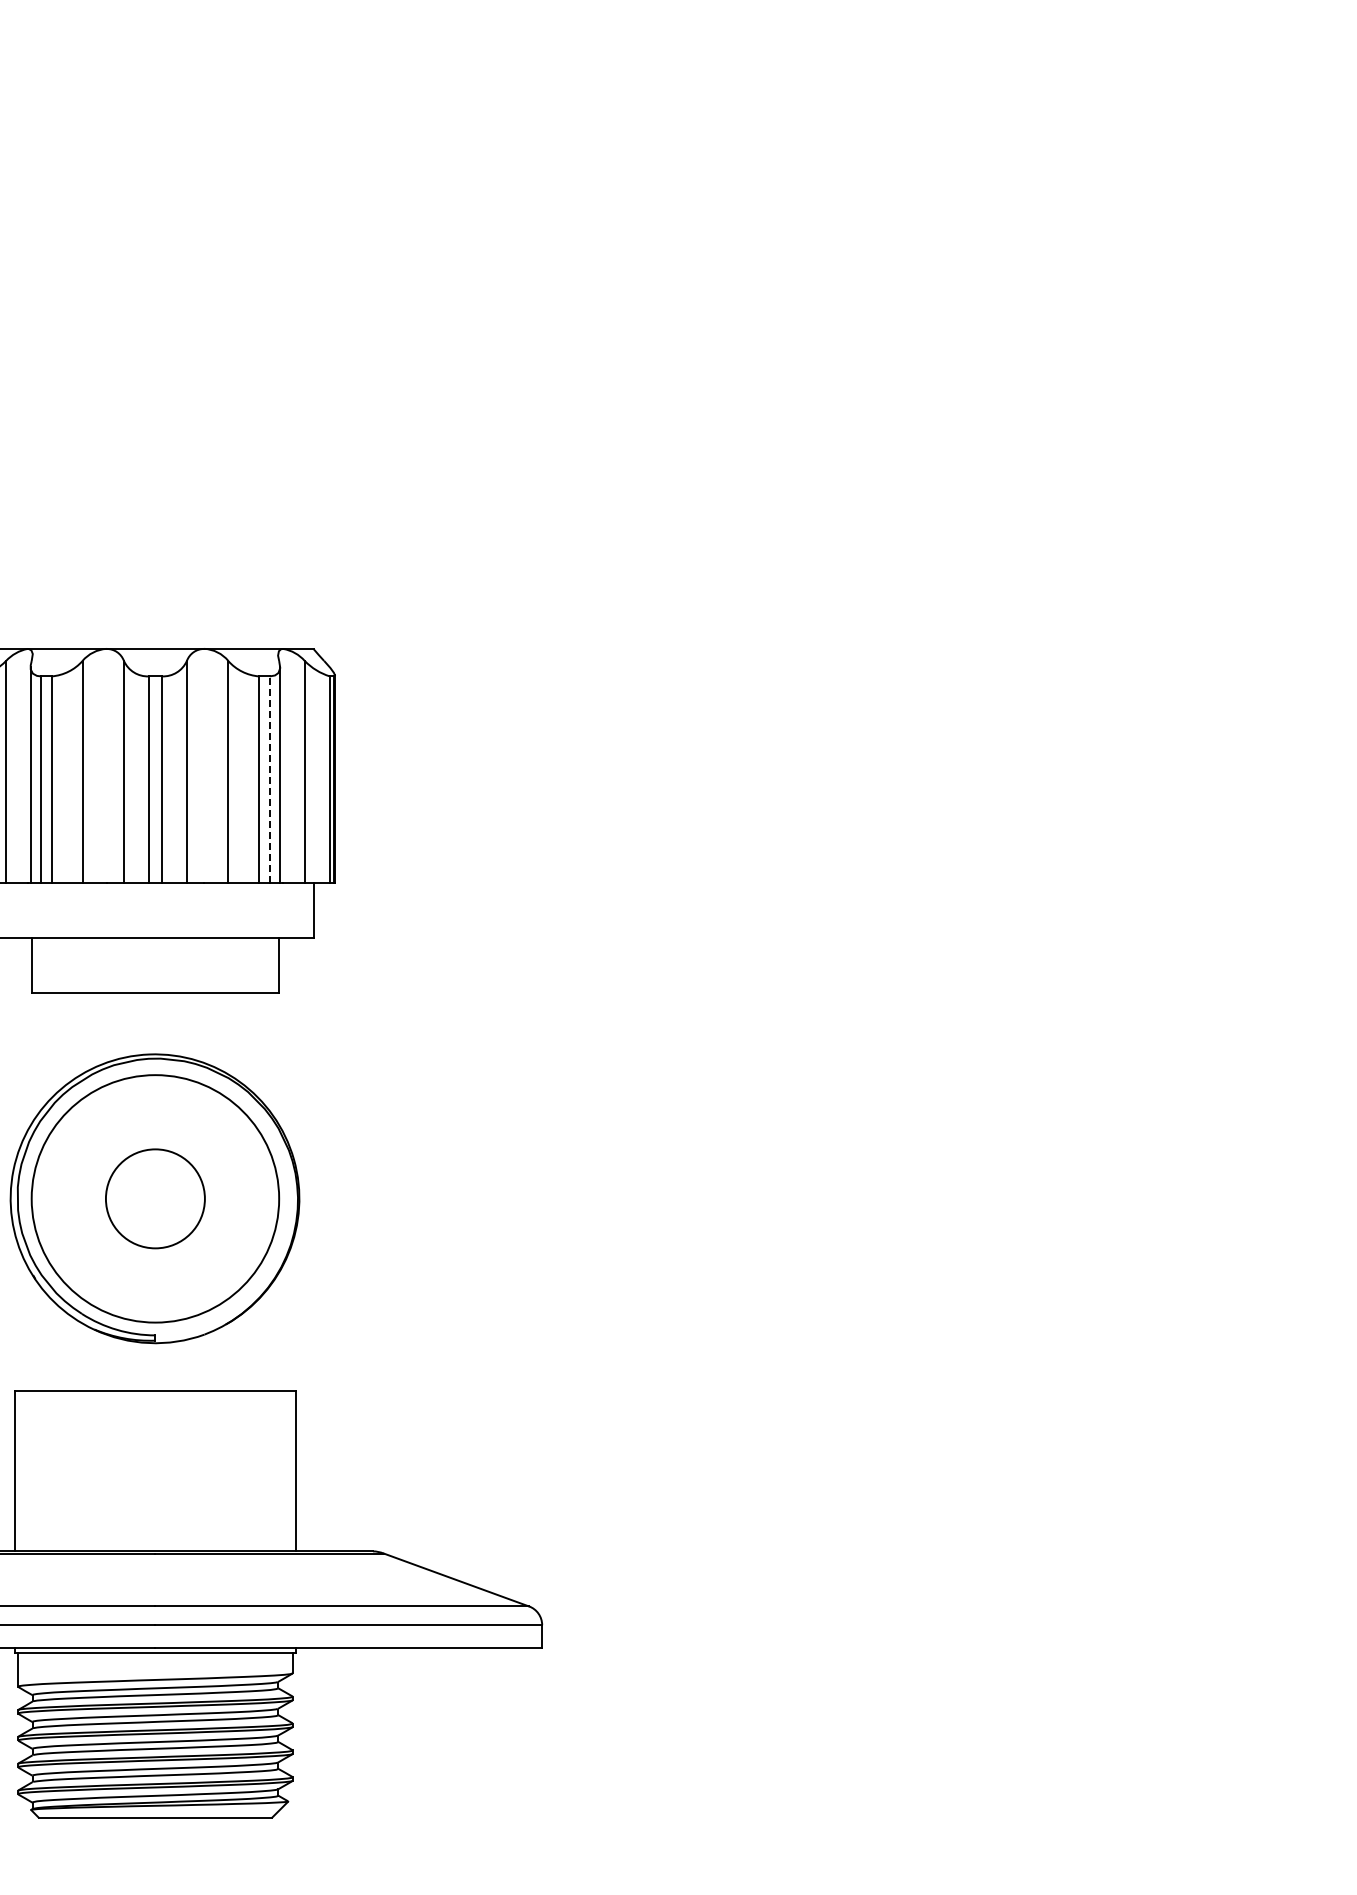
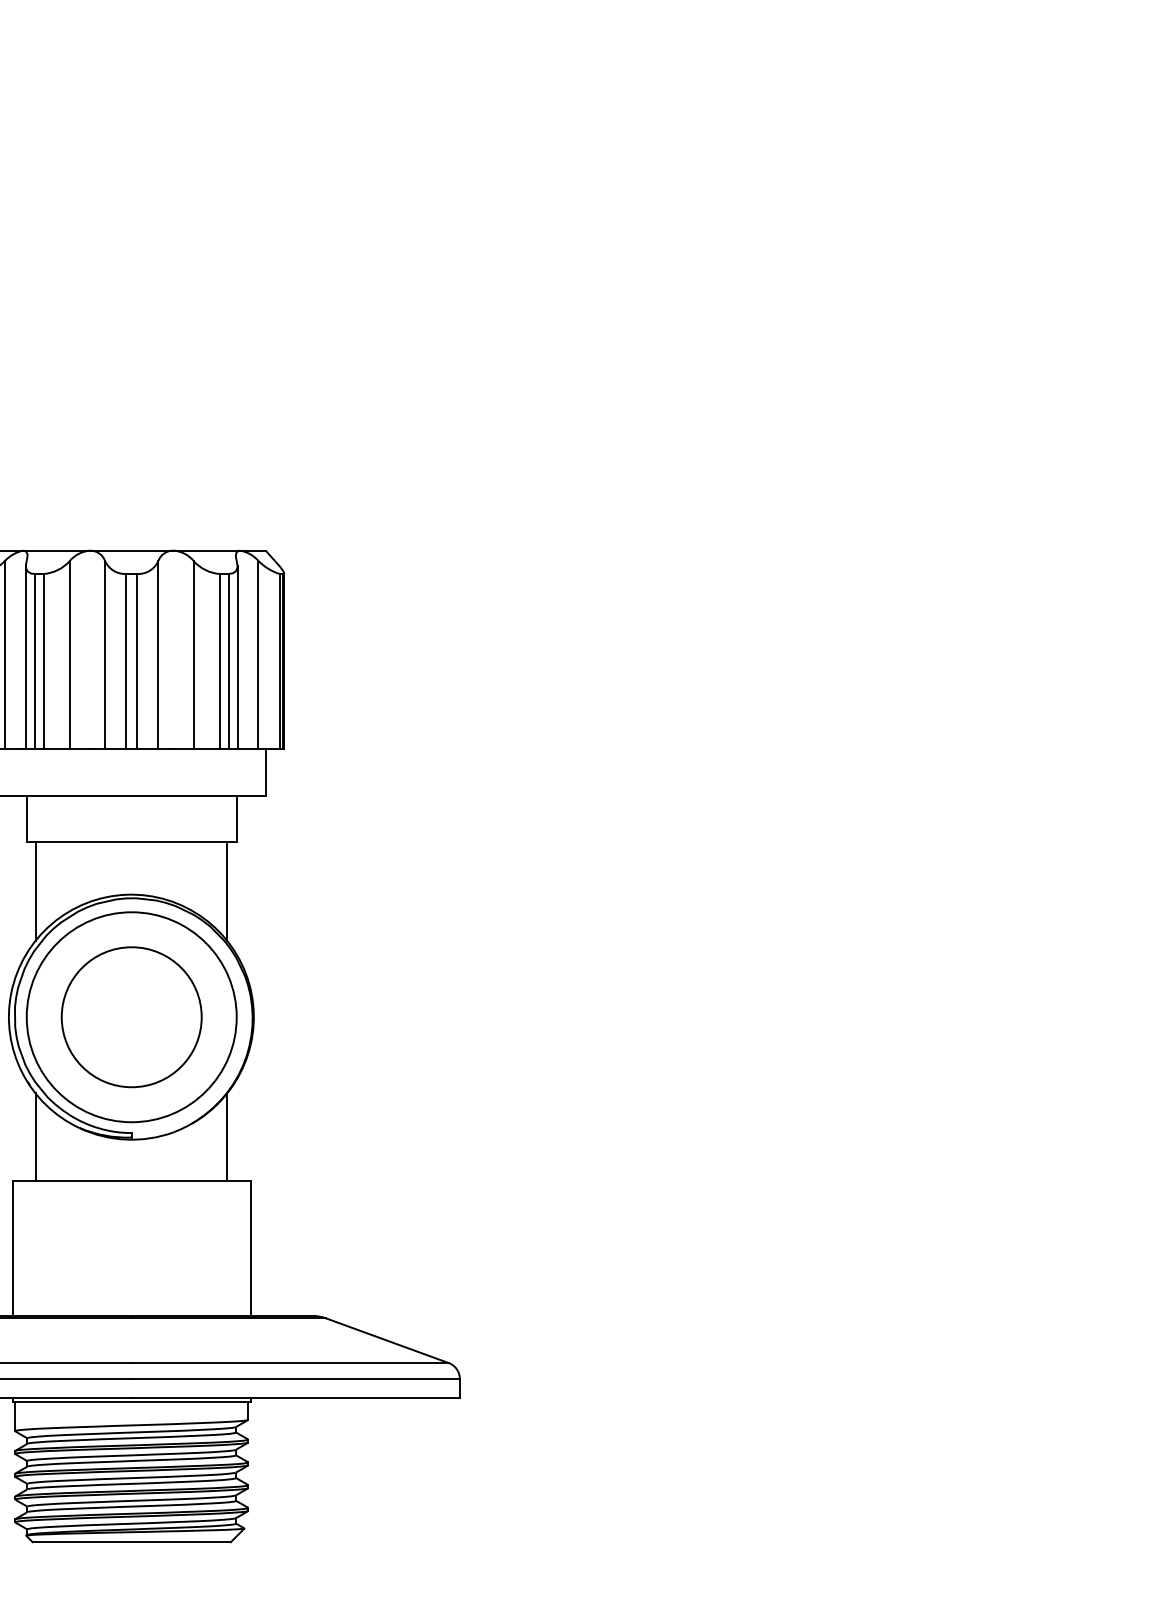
line: (269, 779) -> (228, 661), dashed -> solid
line: (42, 1050) -> (35, 891), added
line: (268, 1050) -> (227, 891), added
circle: (154, 1198) -> (130, 1016), size x1.67
line: (42, 1339) -> (35, 1136), added
line: (268, 1339) -> (227, 1136), added

